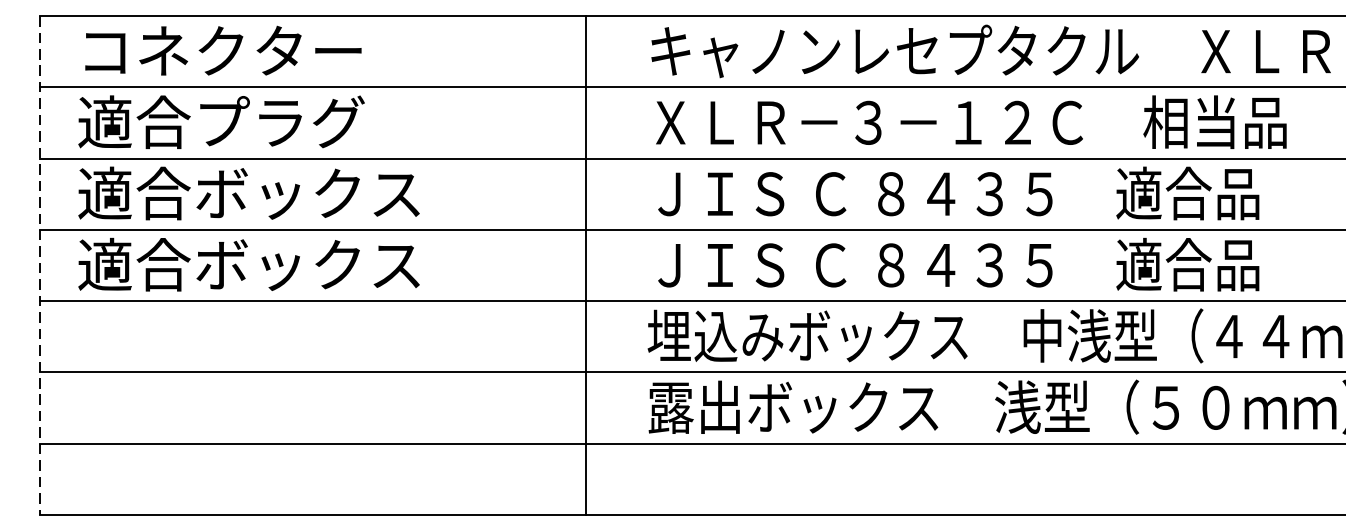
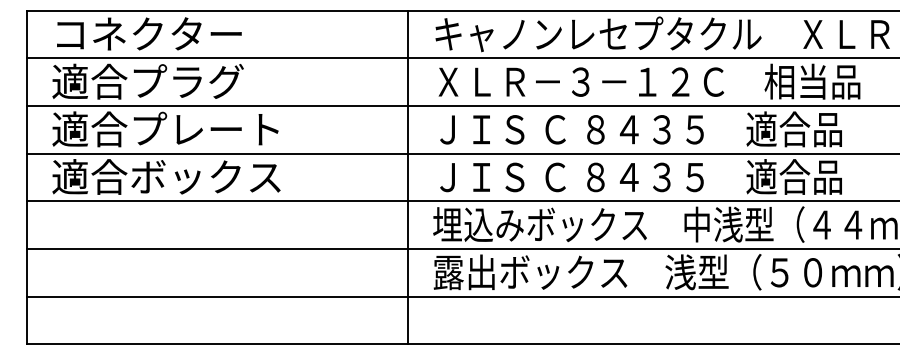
text: (307, 192) -> (205, 128), 適合ボックス -> 適合プレート
line: (41, 265) -> (27, 177), dashed -> solid
line: (587, 265) -> (408, 177), moved

